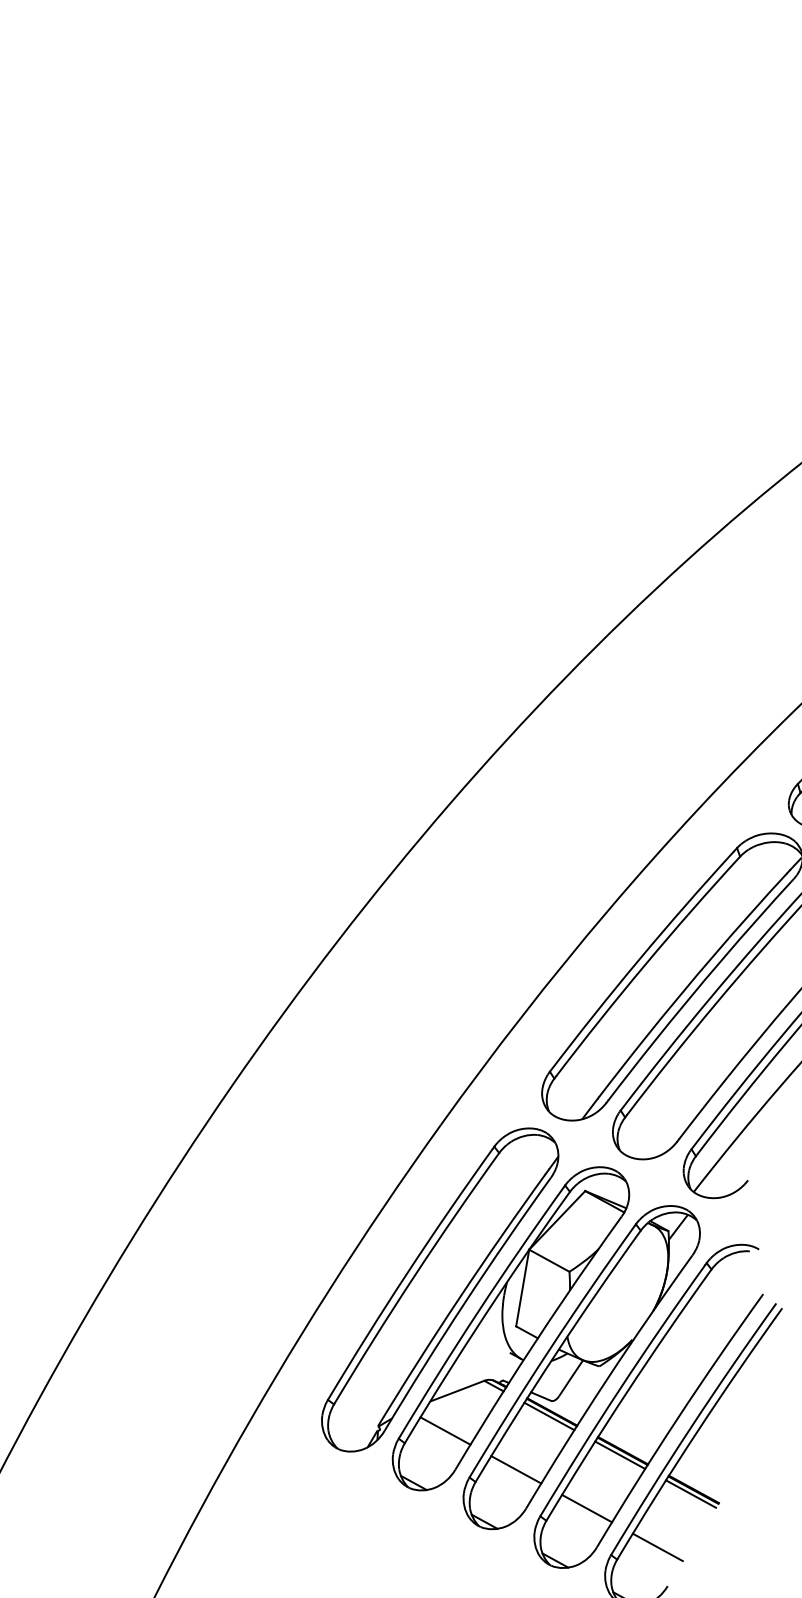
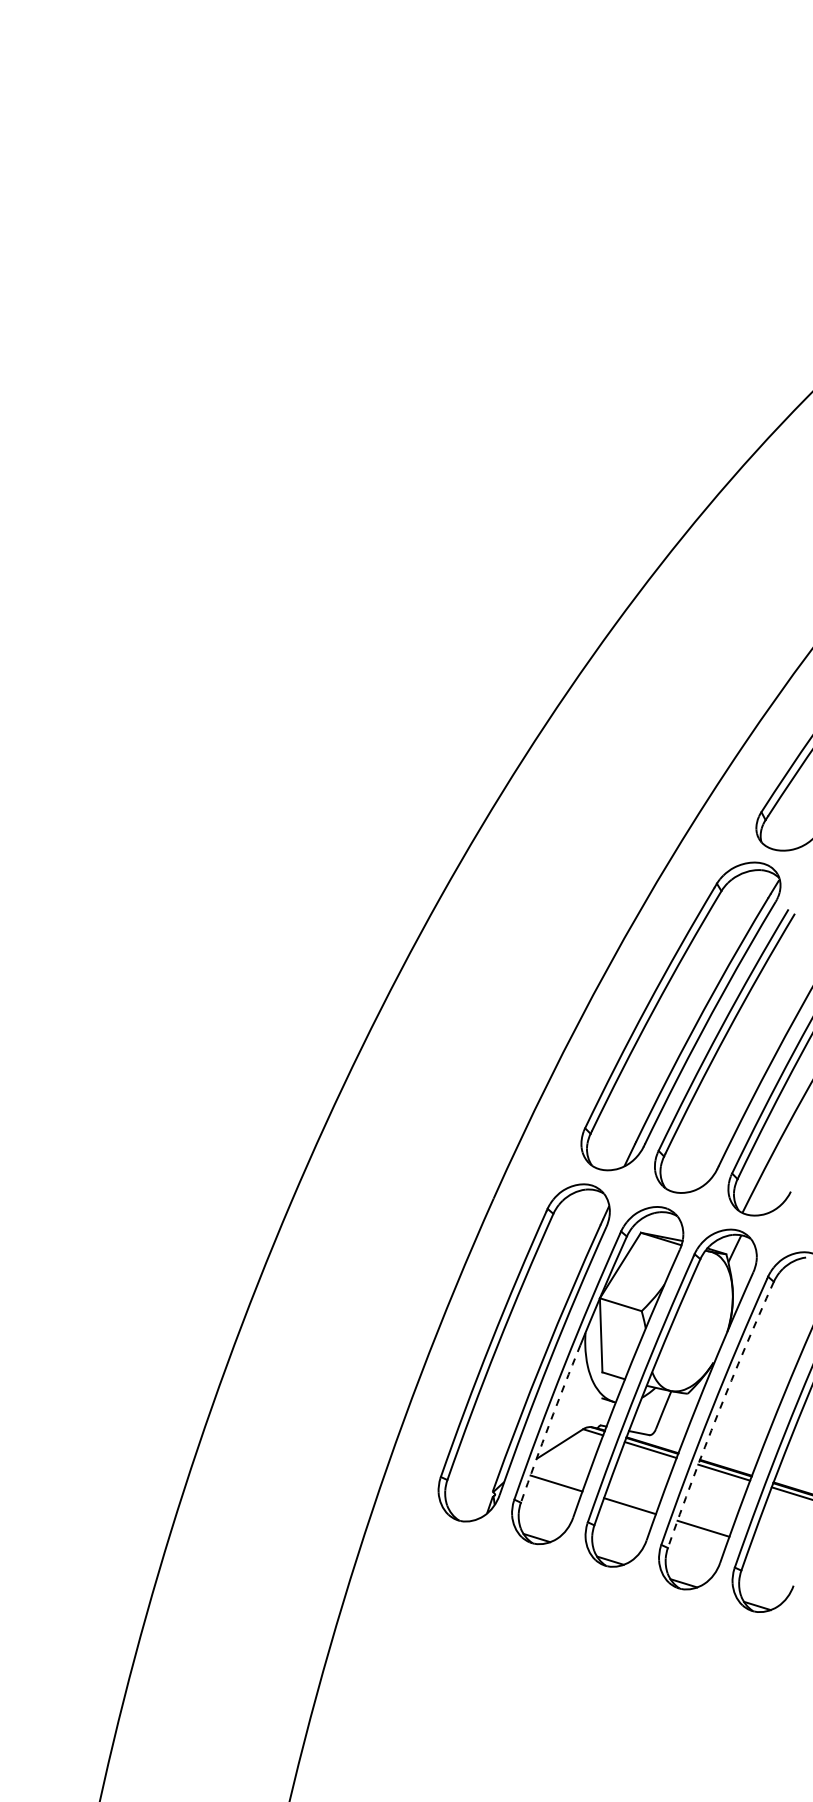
arc: (450, 1367) -> (549, 1423), solid -> dashed
arc: (626, 1393) -> (718, 1413), solid -> dashed
line: (657, 1547) -> (776, 1551), removed

